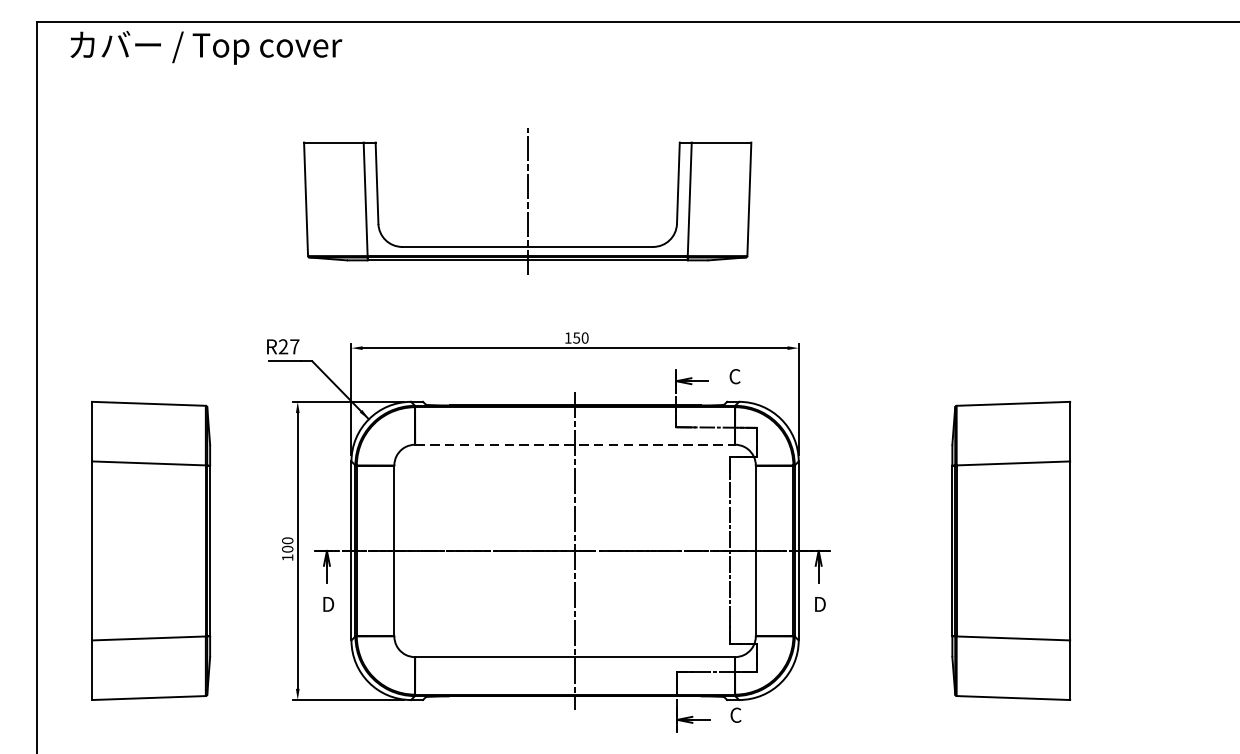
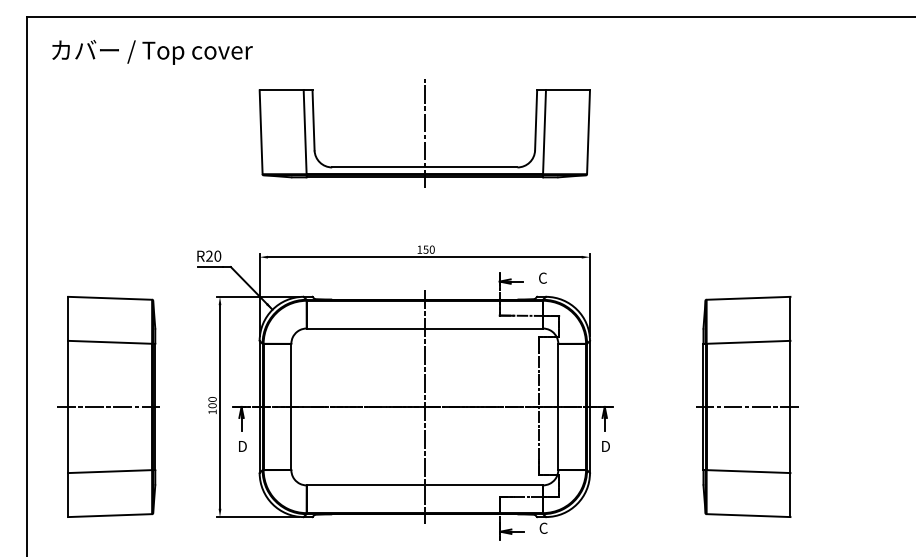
text: (206, 47) -> (152, 52), moved
part: (527, 200) -> (424, 133), moved
text: (294, 345) -> (217, 255), R27 -> R20
line: (575, 444) -> (425, 328), dashed -> solid
line: (149, 550) -> (110, 406), added
line: (1013, 550) -> (748, 406), added

